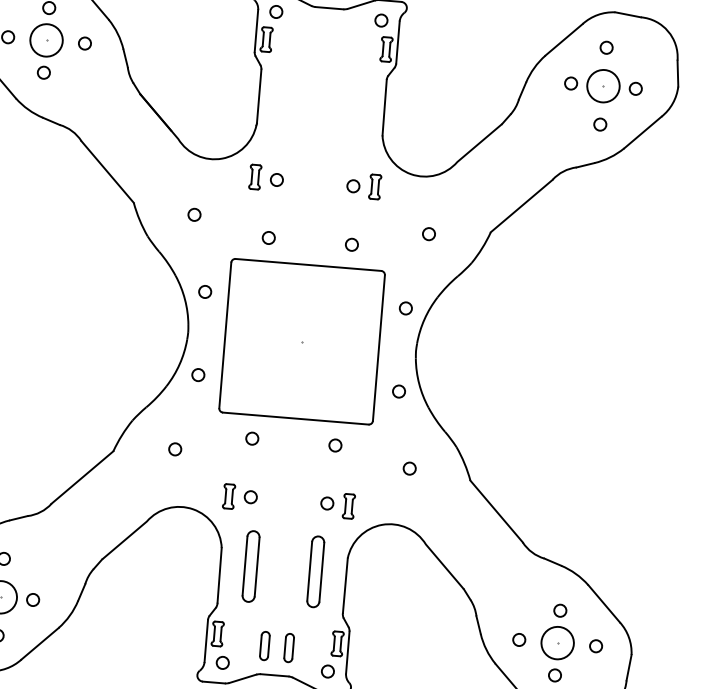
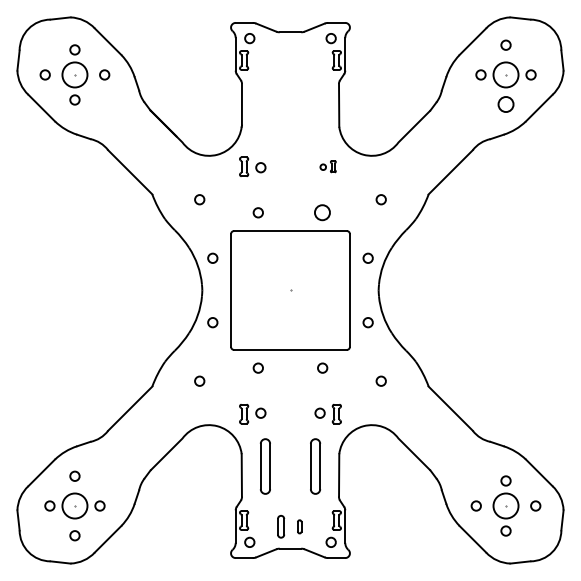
circle: (599, 124) -> (505, 104), size x1.6
part: (363, 185) -> (327, 166), size x0.6
circle: (351, 244) -> (322, 212), size x1.6
part: (288, 647) -> (299, 526), size x0.6

